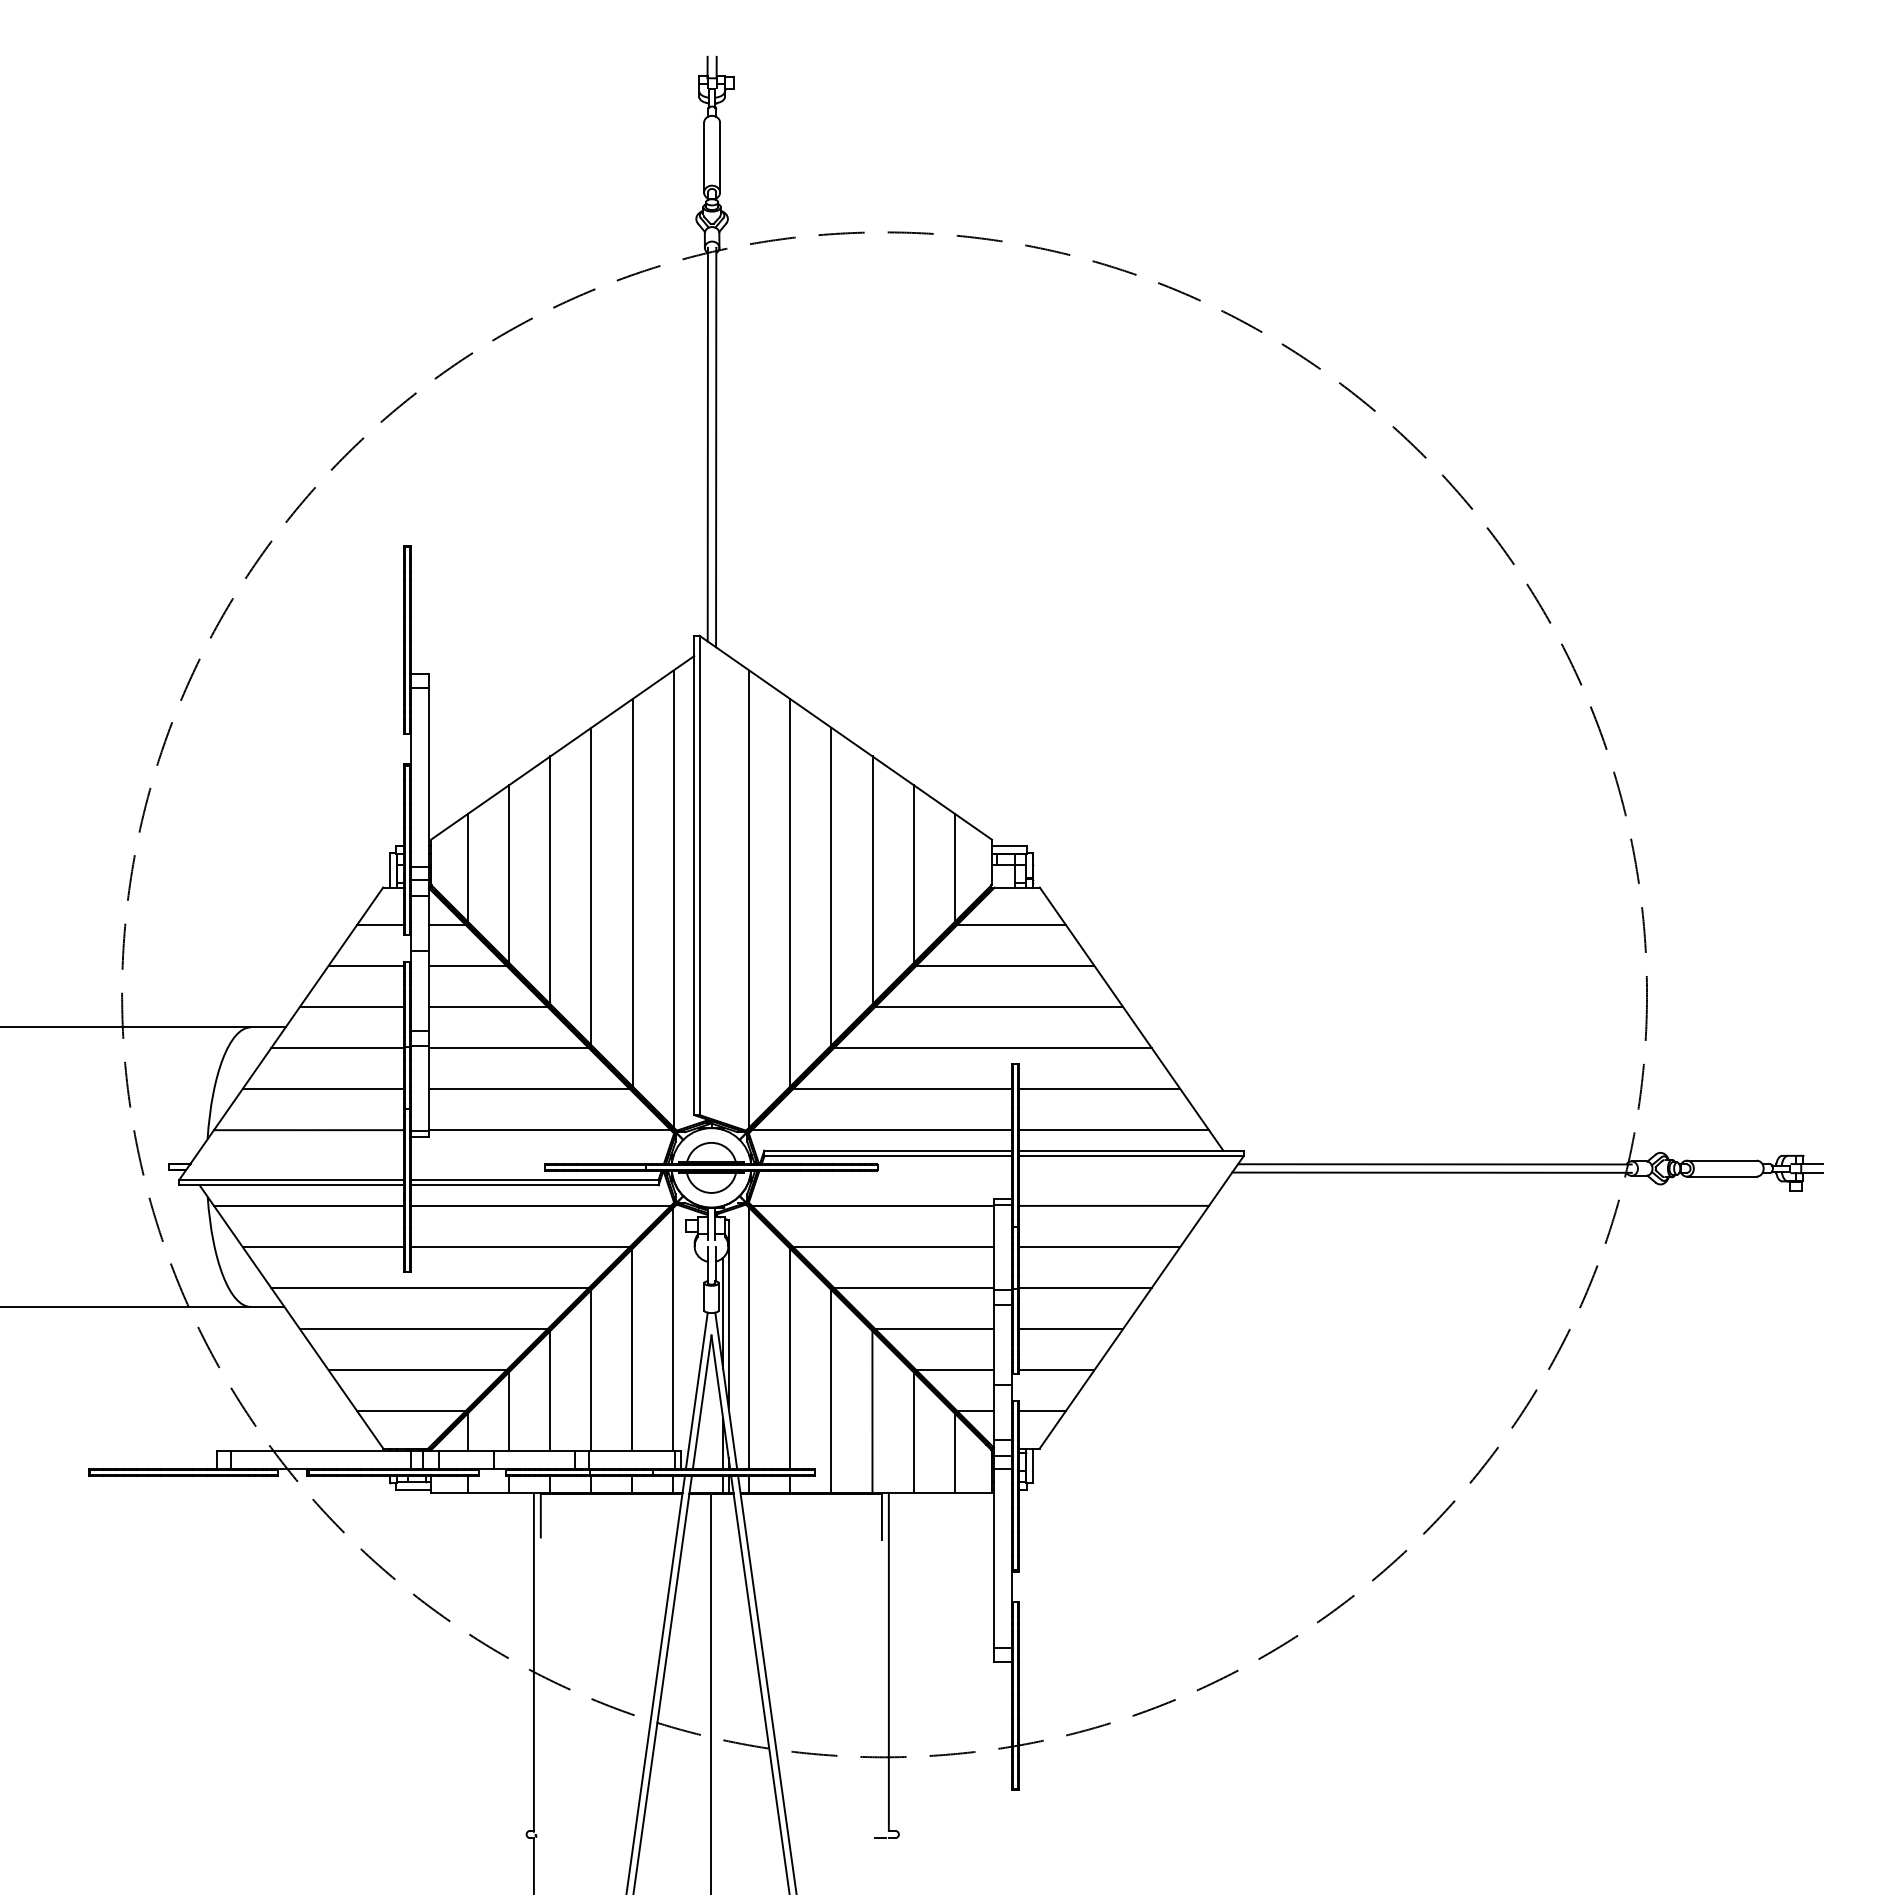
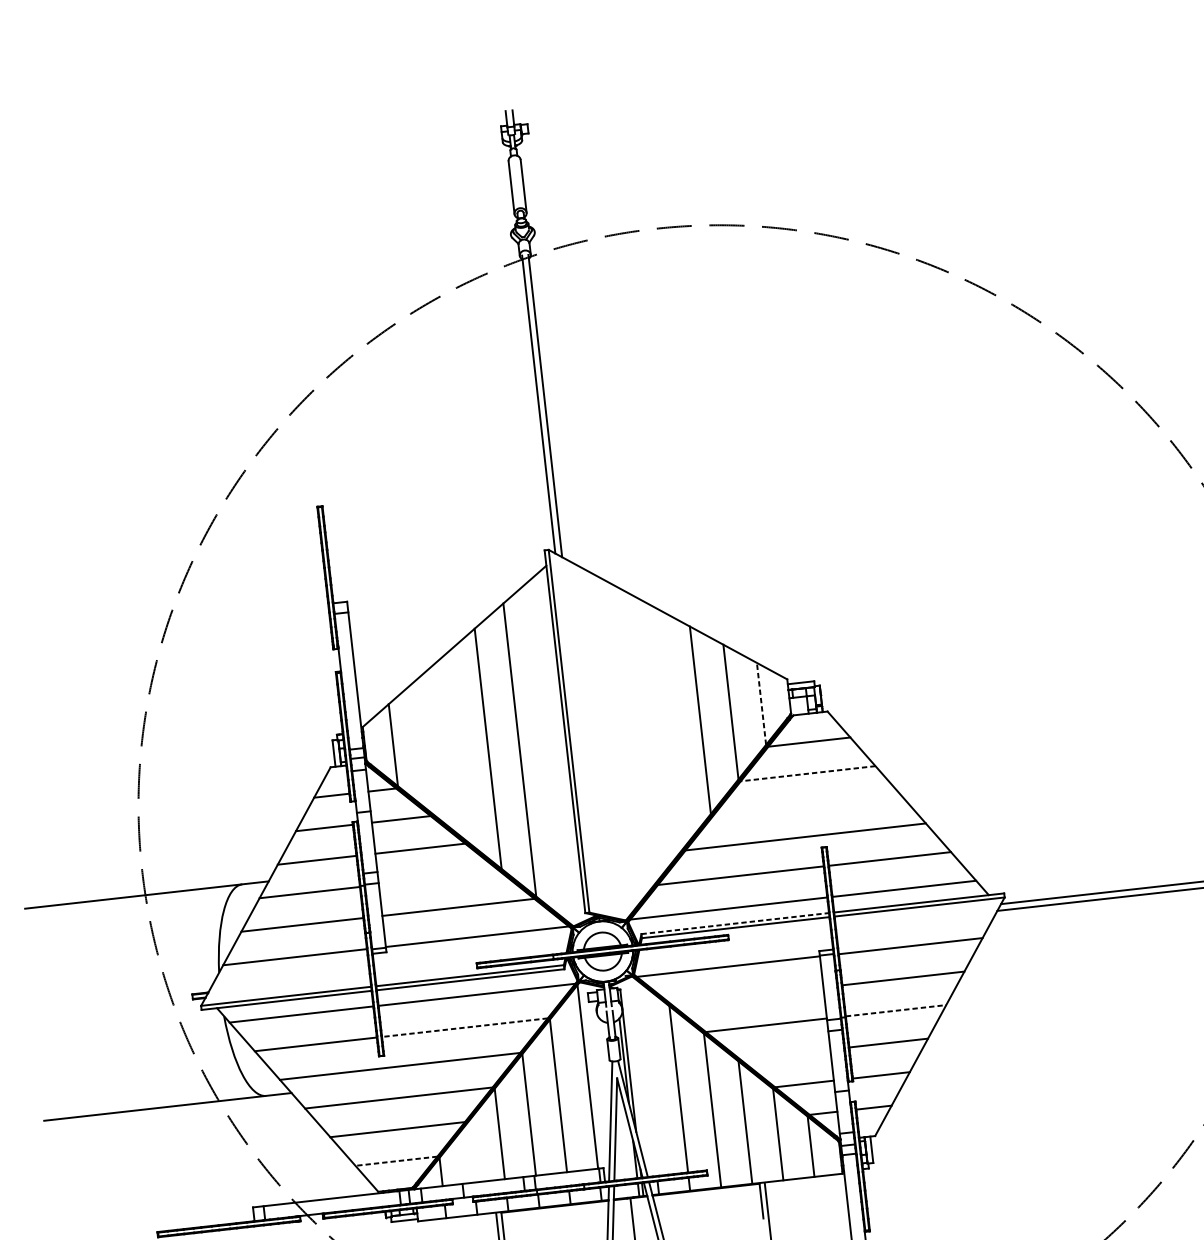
line: (954, 867) -> (761, 703), solid -> dashed
line: (509, 874) -> (425, 746), removed
line: (550, 880) -> (456, 747), removed
line: (831, 886) -> (669, 728), removed
line: (790, 892) -> (639, 736), removed
line: (673, 898) -> (551, 750), removed
line: (749, 898) -> (608, 744), removed
line: (1004, 965) -> (807, 773), solid -> dashed
line: (999, 1006) -> (807, 804), removed
line: (508, 1048) -> (439, 878), removed
line: (888, 1150) -> (735, 923), solid -> dashed
line: (893, 1246) -> (747, 995), removed
line: (520, 1247) -> (465, 1028), solid -> dashed
line: (1085, 1288) -> (896, 1011), solid -> dashed
line: (934, 1329) -> (785, 1054), removed
line: (749, 1337) -> (646, 1076), removed
line: (410, 1411) -> (395, 1161), solid -> dashed
line: (509, 1411) -> (470, 1153), removed

